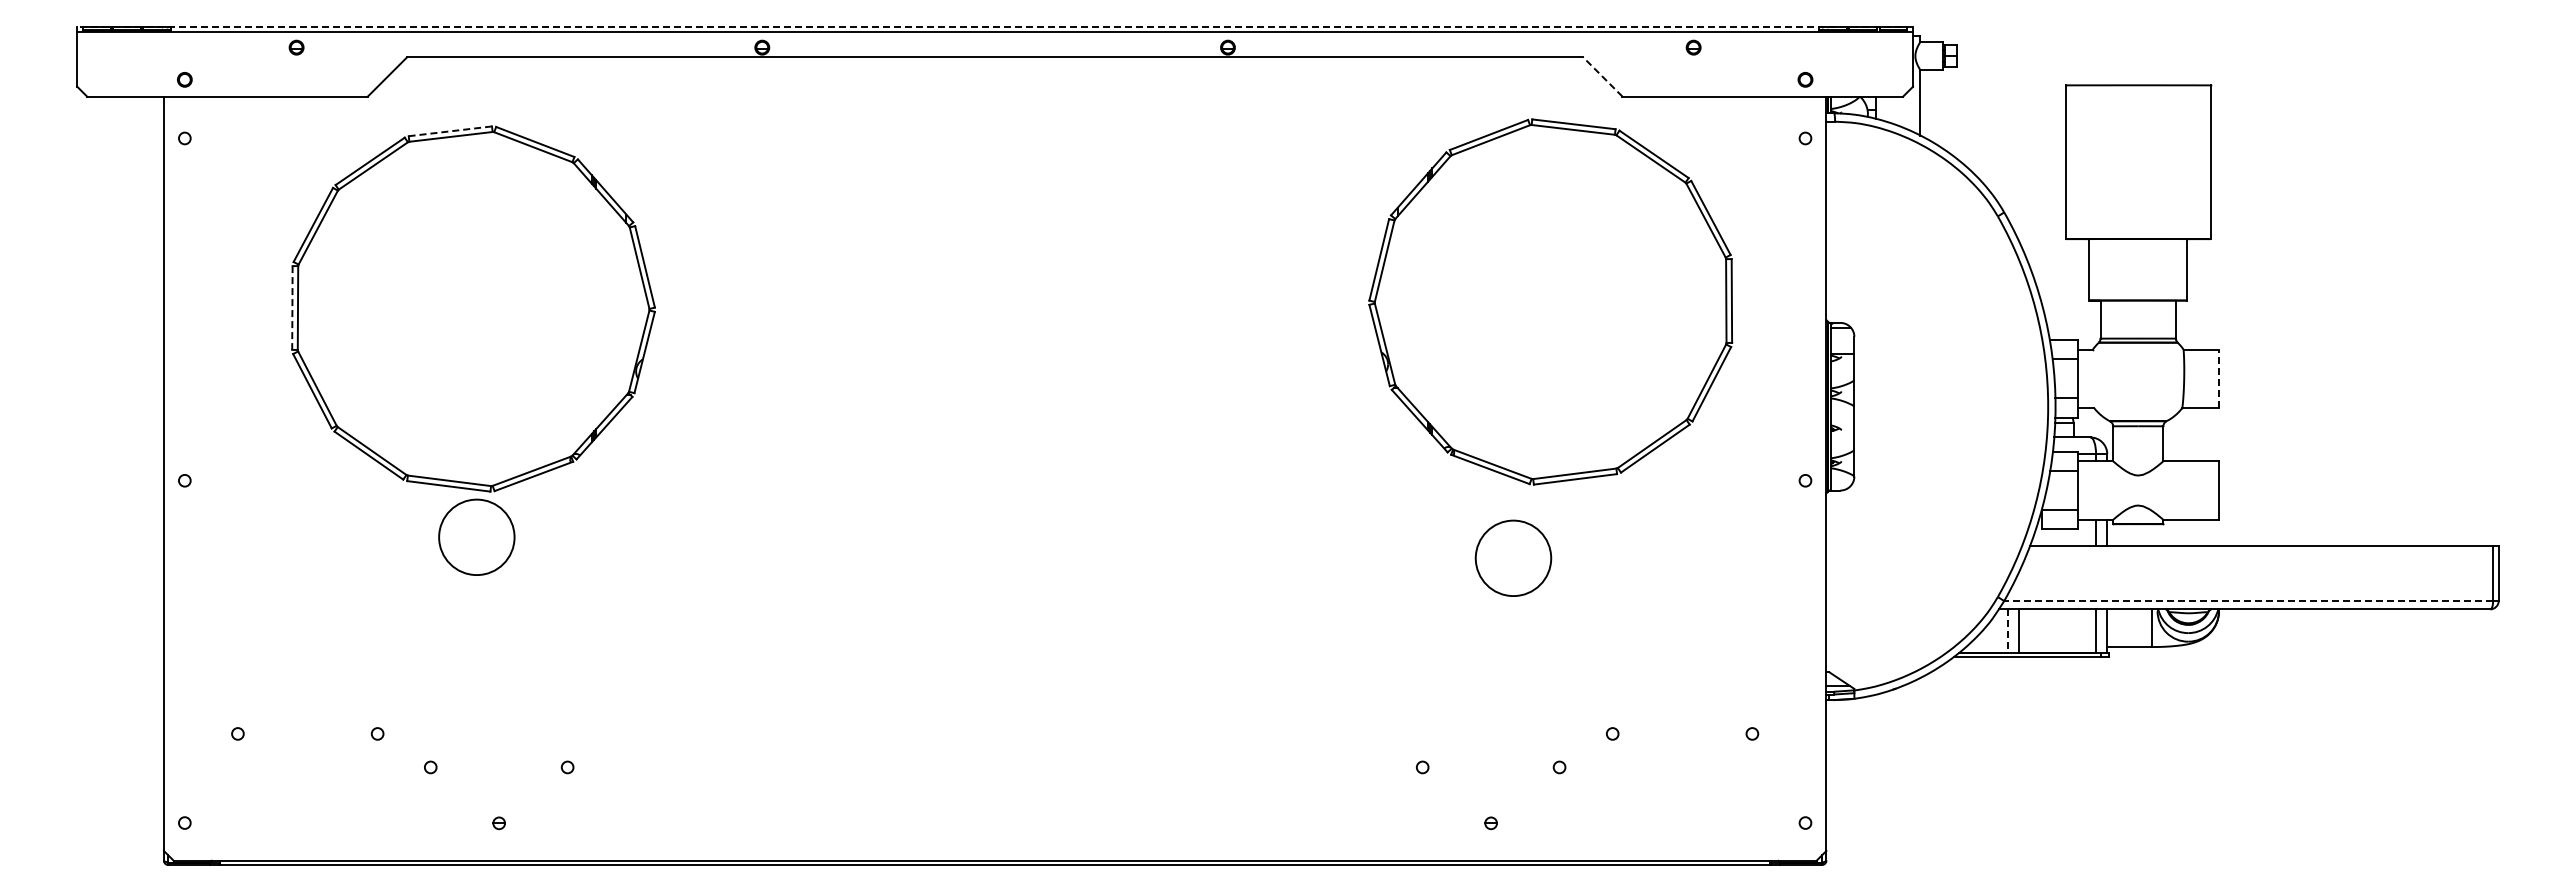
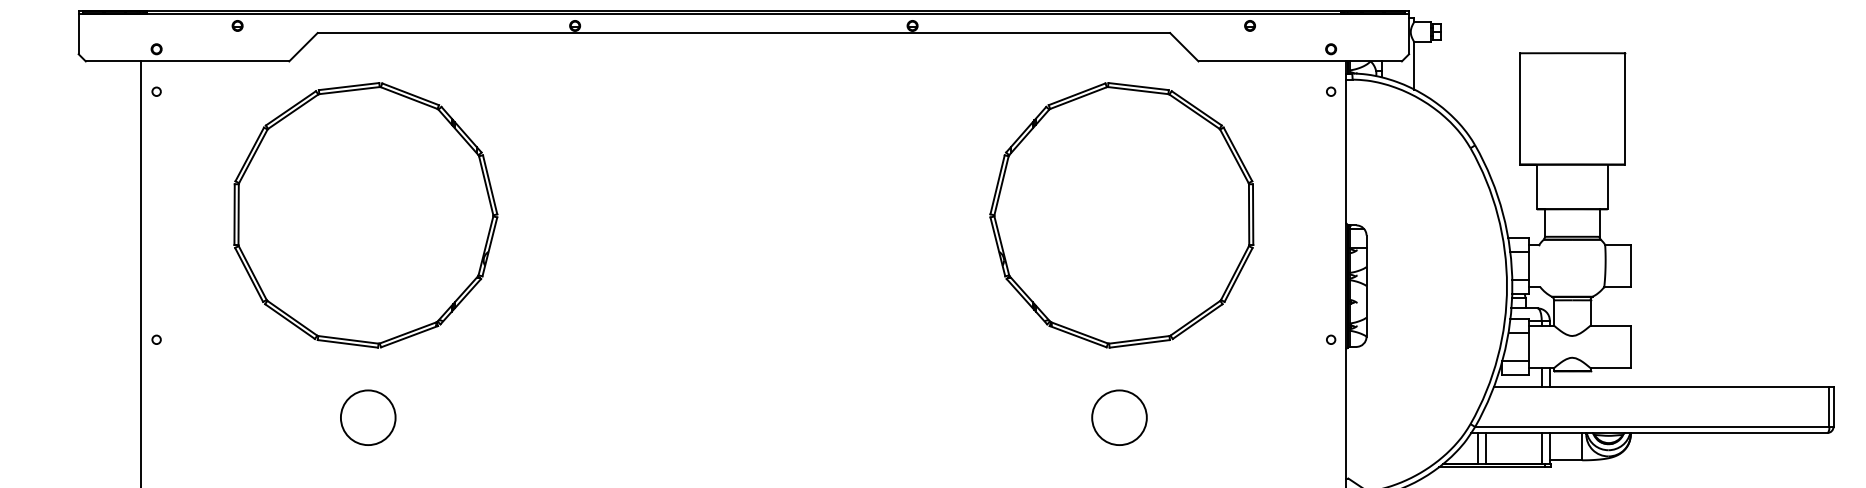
line: (995, 26) -> (744, 10), dashed -> solid
line: (1602, 77) -> (1184, 47), dashed -> solid
line: (450, 131) -> (349, 86), dashed -> solid
part: (1550, 301) -> (1121, 214), moved
line: (292, 308) -> (234, 214), dashed -> solid
line: (2219, 378) -> (1631, 265), dashed -> solid
circle: (476, 536) -> (368, 417), moved
circle: (1513, 557) -> (1119, 417), moved
line: (2248, 600) -> (1652, 426), dashed -> solid
line: (2008, 630) -> (1478, 448), dashed -> solid

